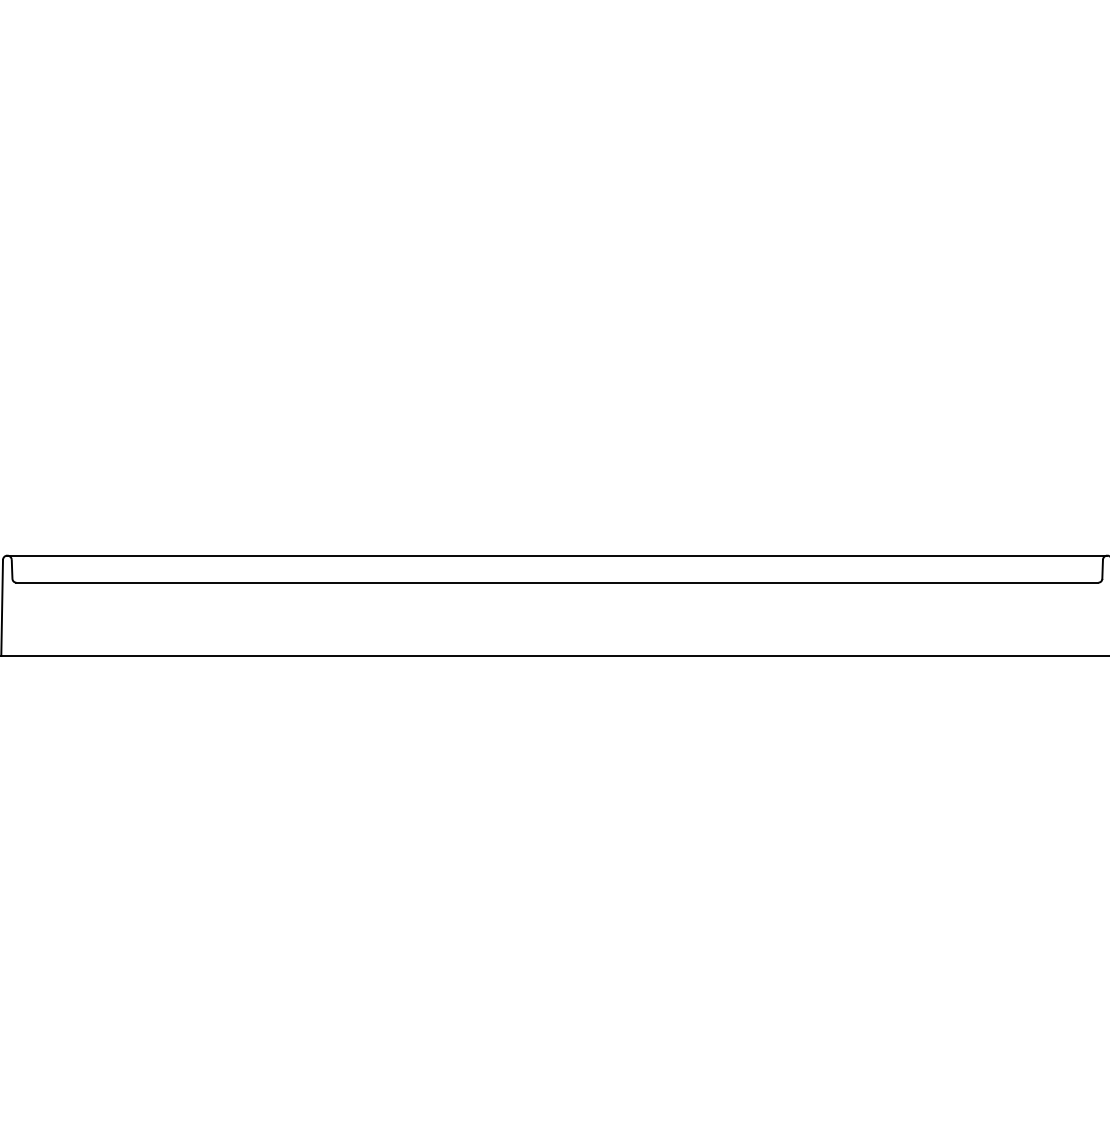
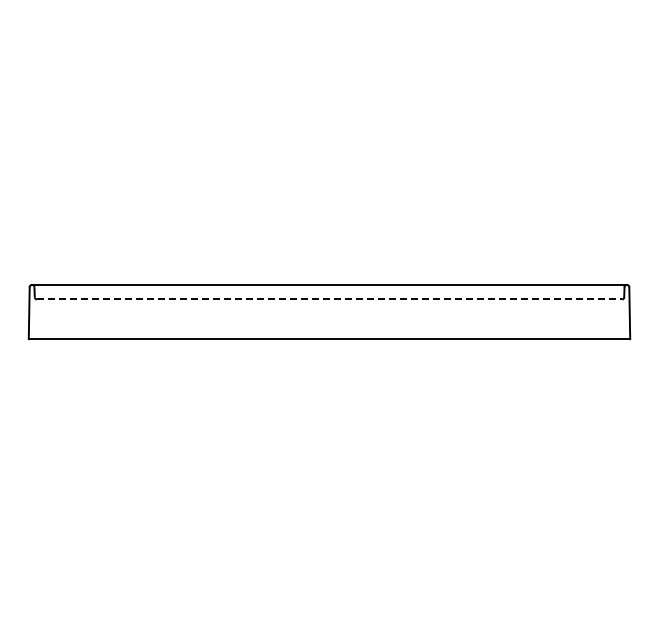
line: (557, 582) -> (329, 299), solid -> dashed

